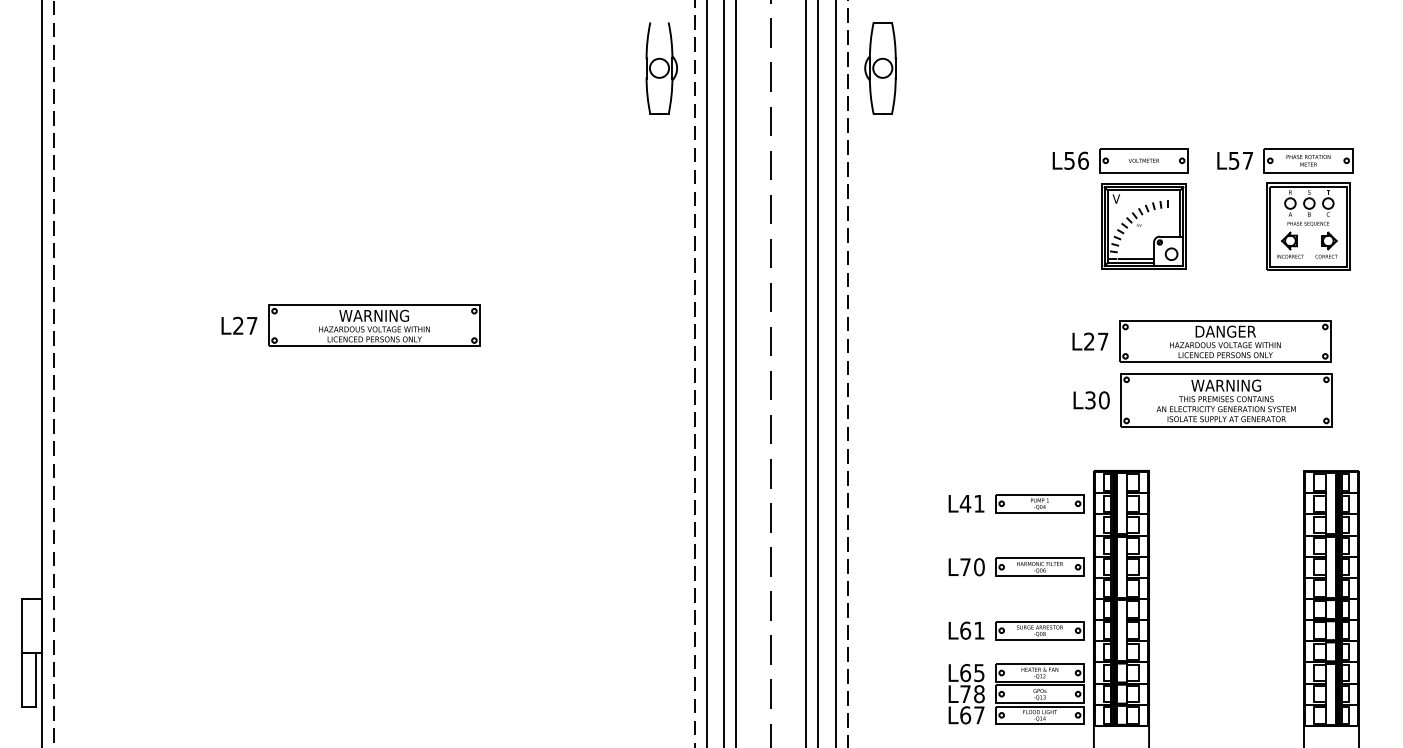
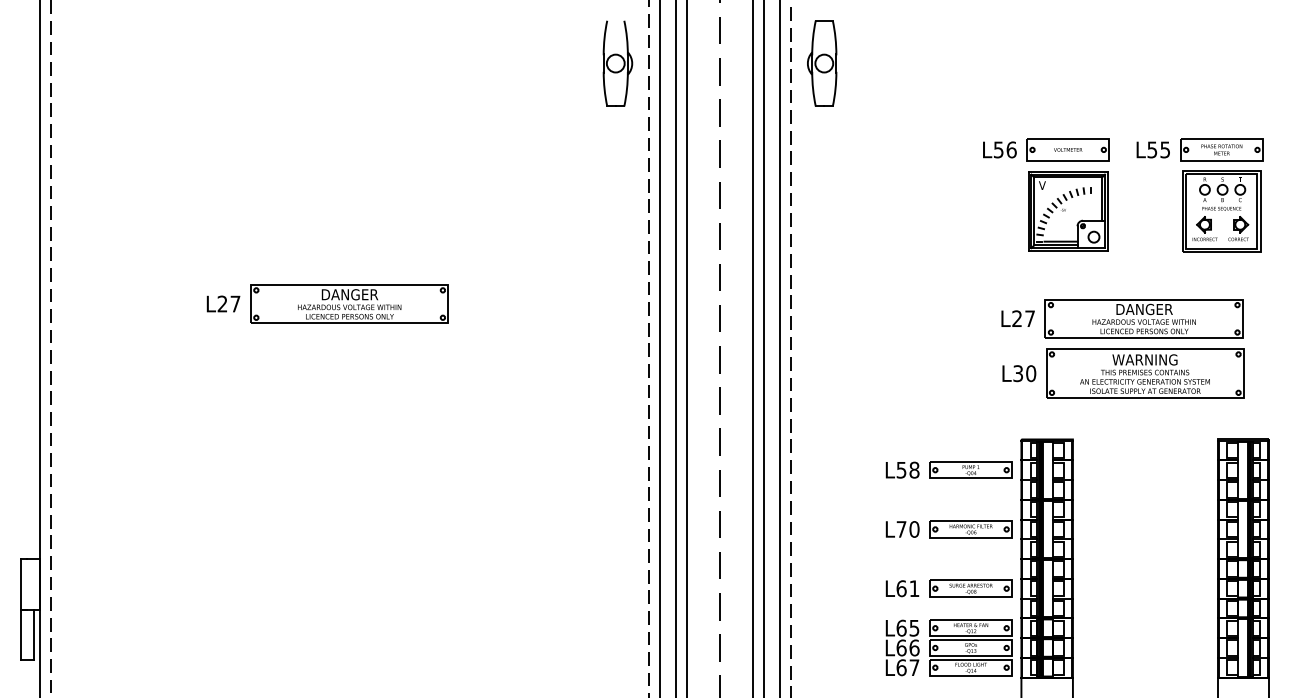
text: (1247, 160) -> (1164, 149), L57 -> L55
text: (374, 315) -> (349, 294), WARNING -> DANGER
text: (971, 503) -> (907, 469), L41 -> L58
text: (972, 694) -> (908, 648), L78 -> L66

